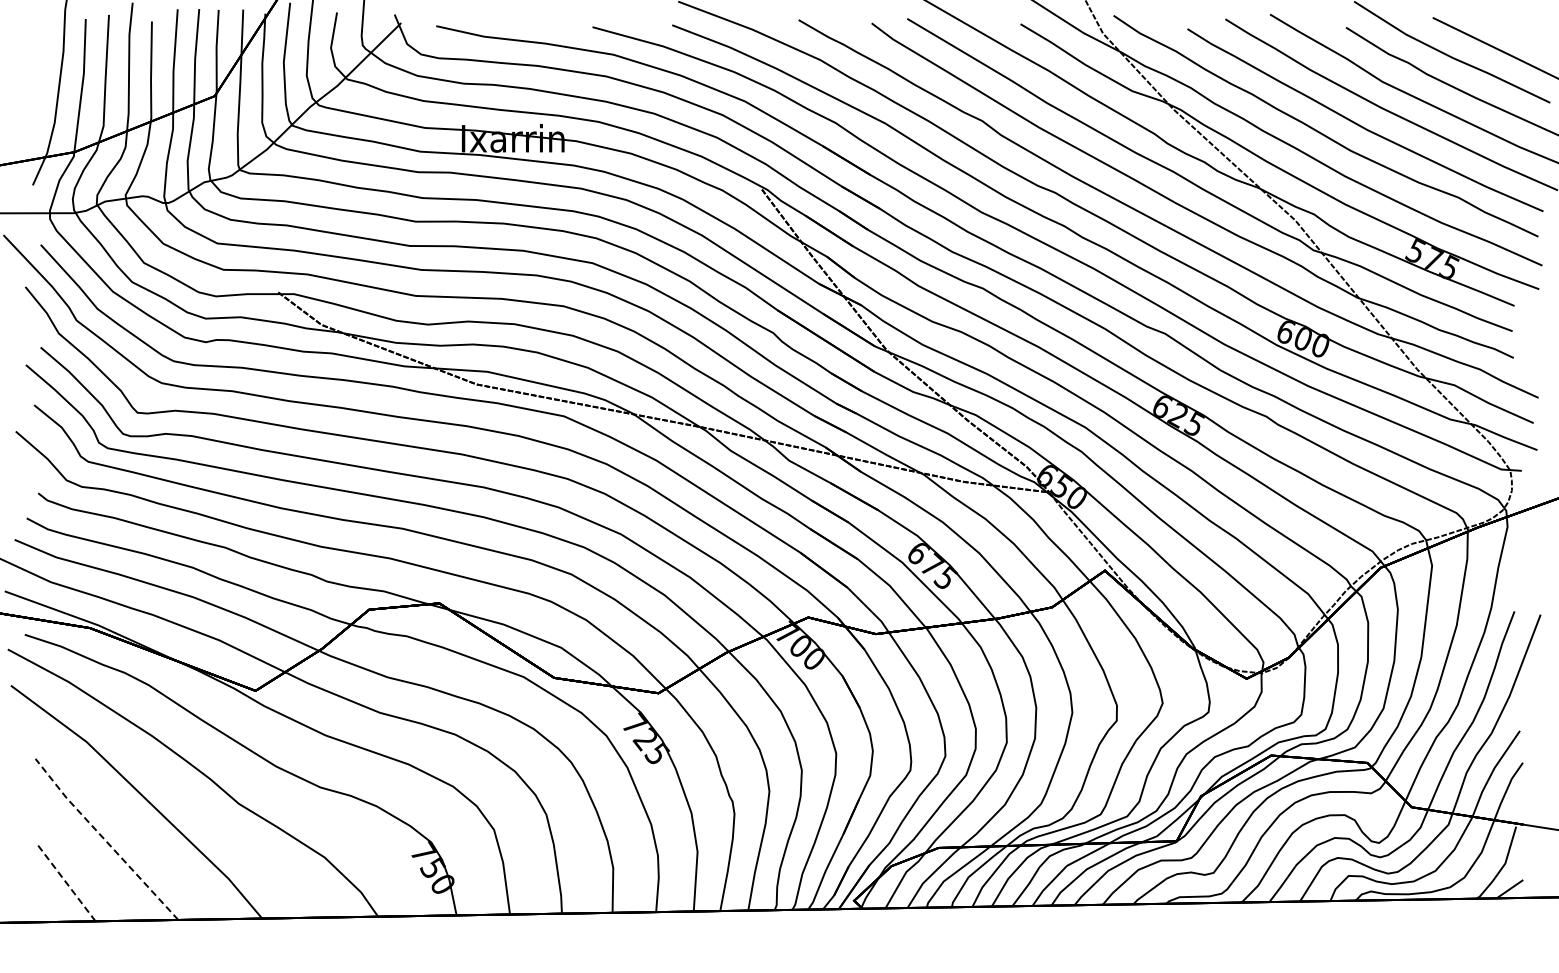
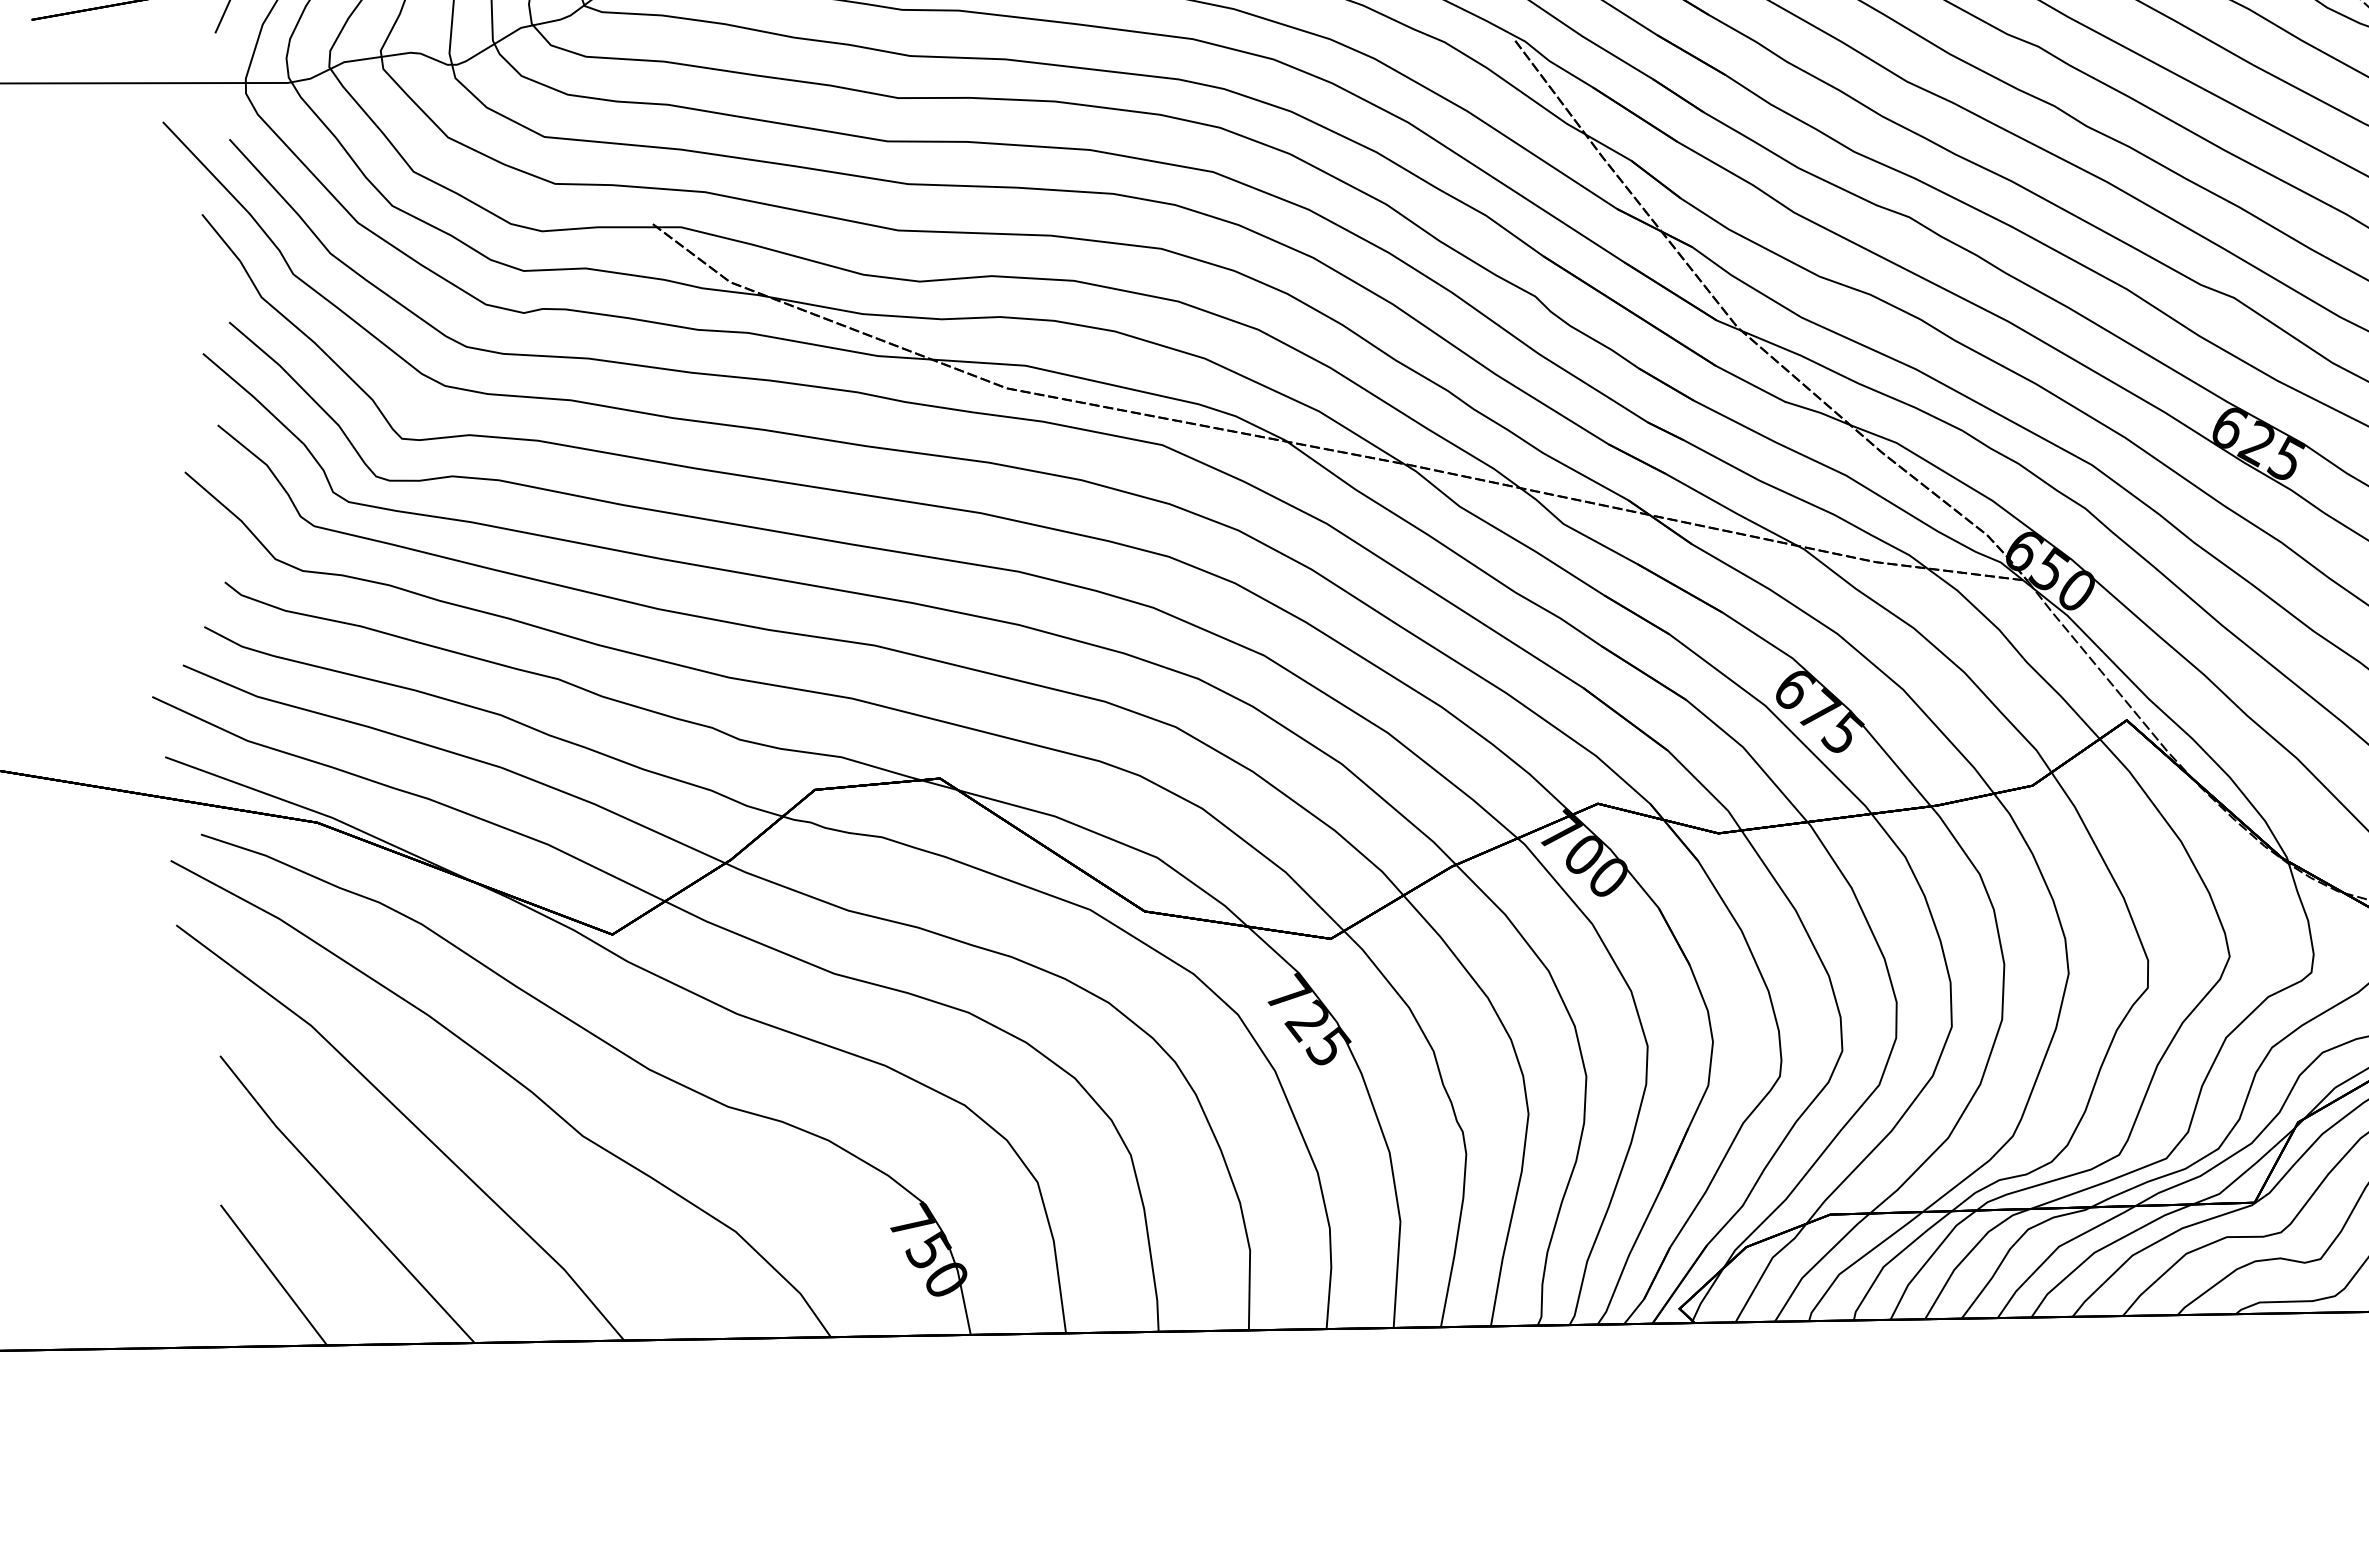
line: (104, 839) -> (343, 1199), dashed -> solid
line: (65, 881) -> (273, 1274), dashed -> solid

